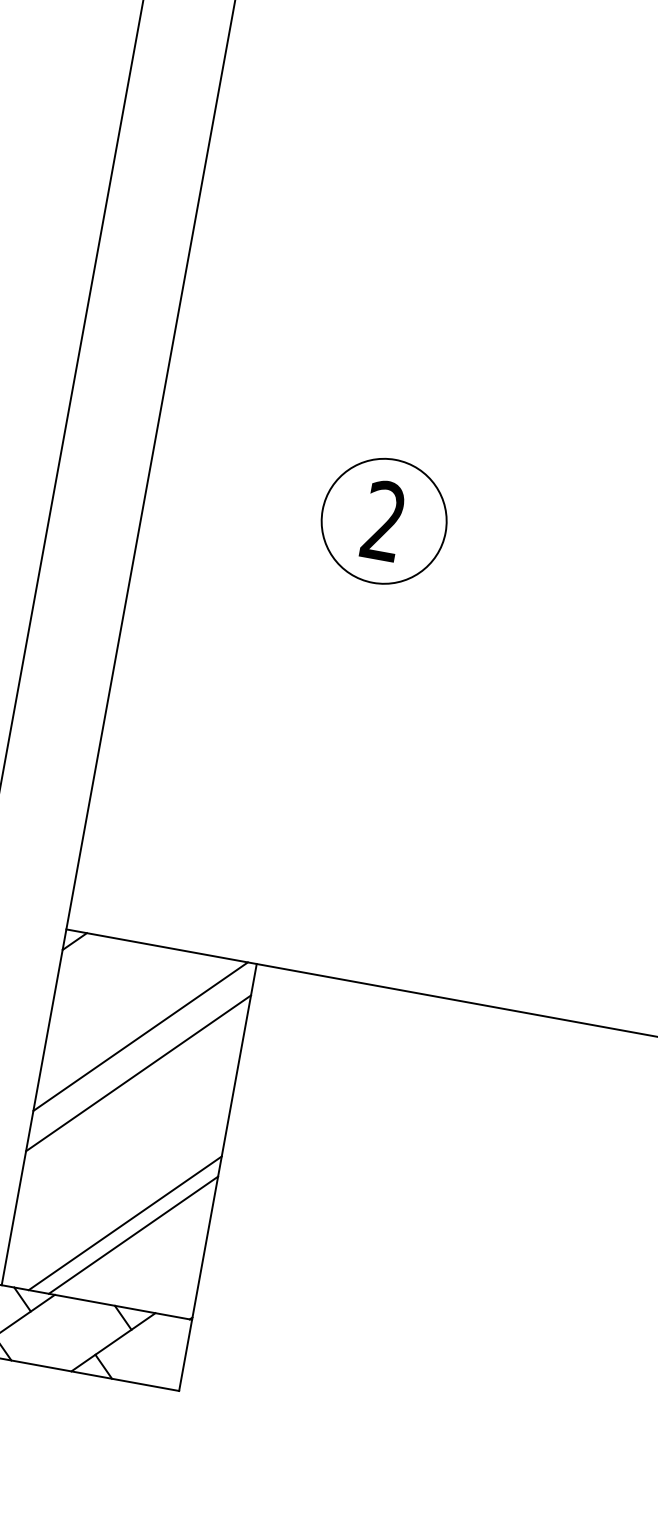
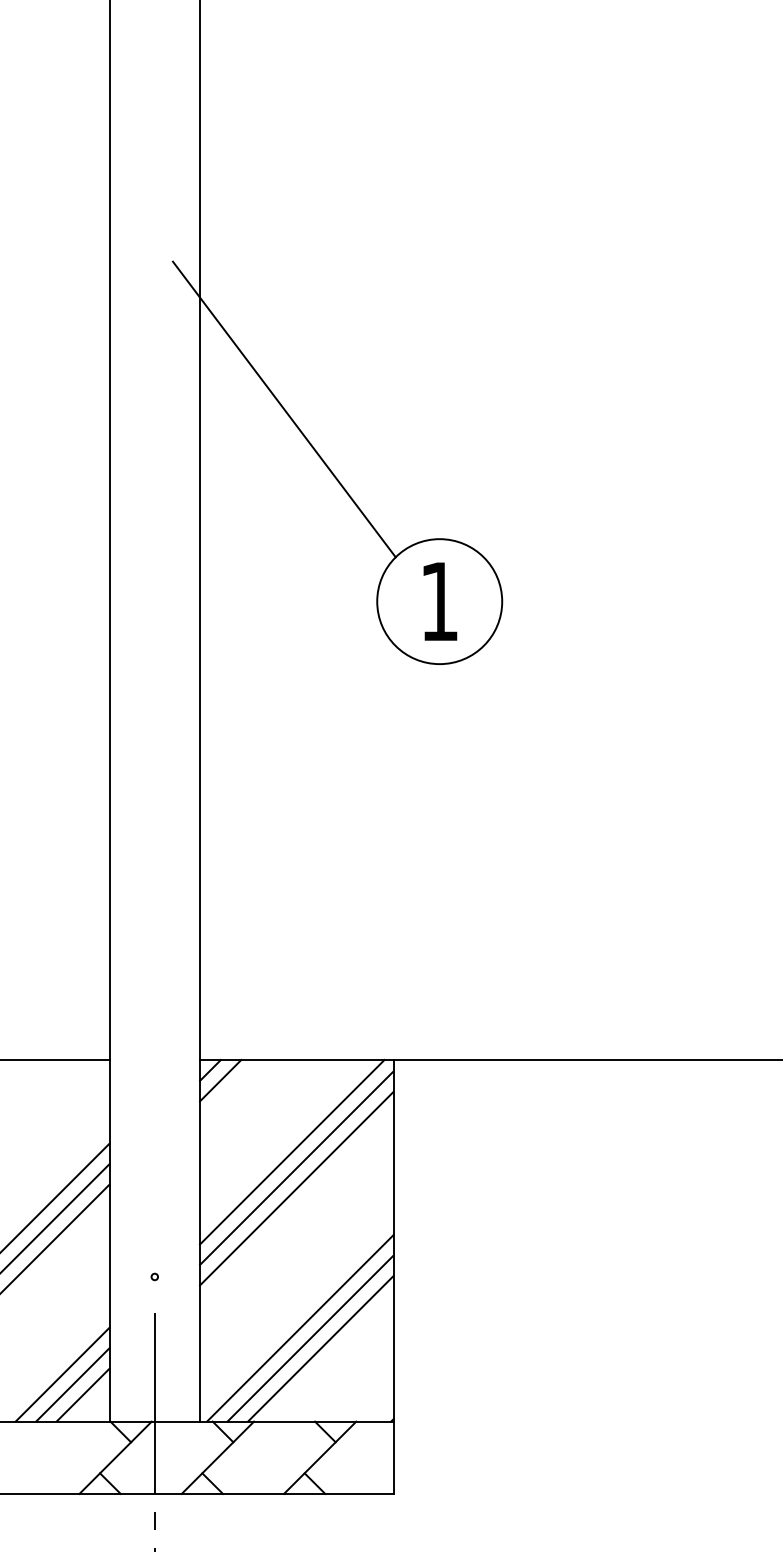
line: (264, 304) -> (283, 409), added
text: (383, 519) -> (438, 600), 2 -> 1
line: (82, 953) -> (220, 1080), added
line: (142, 1052) -> (296, 1167), added
line: (117, 1211) -> (300, 1328), added

